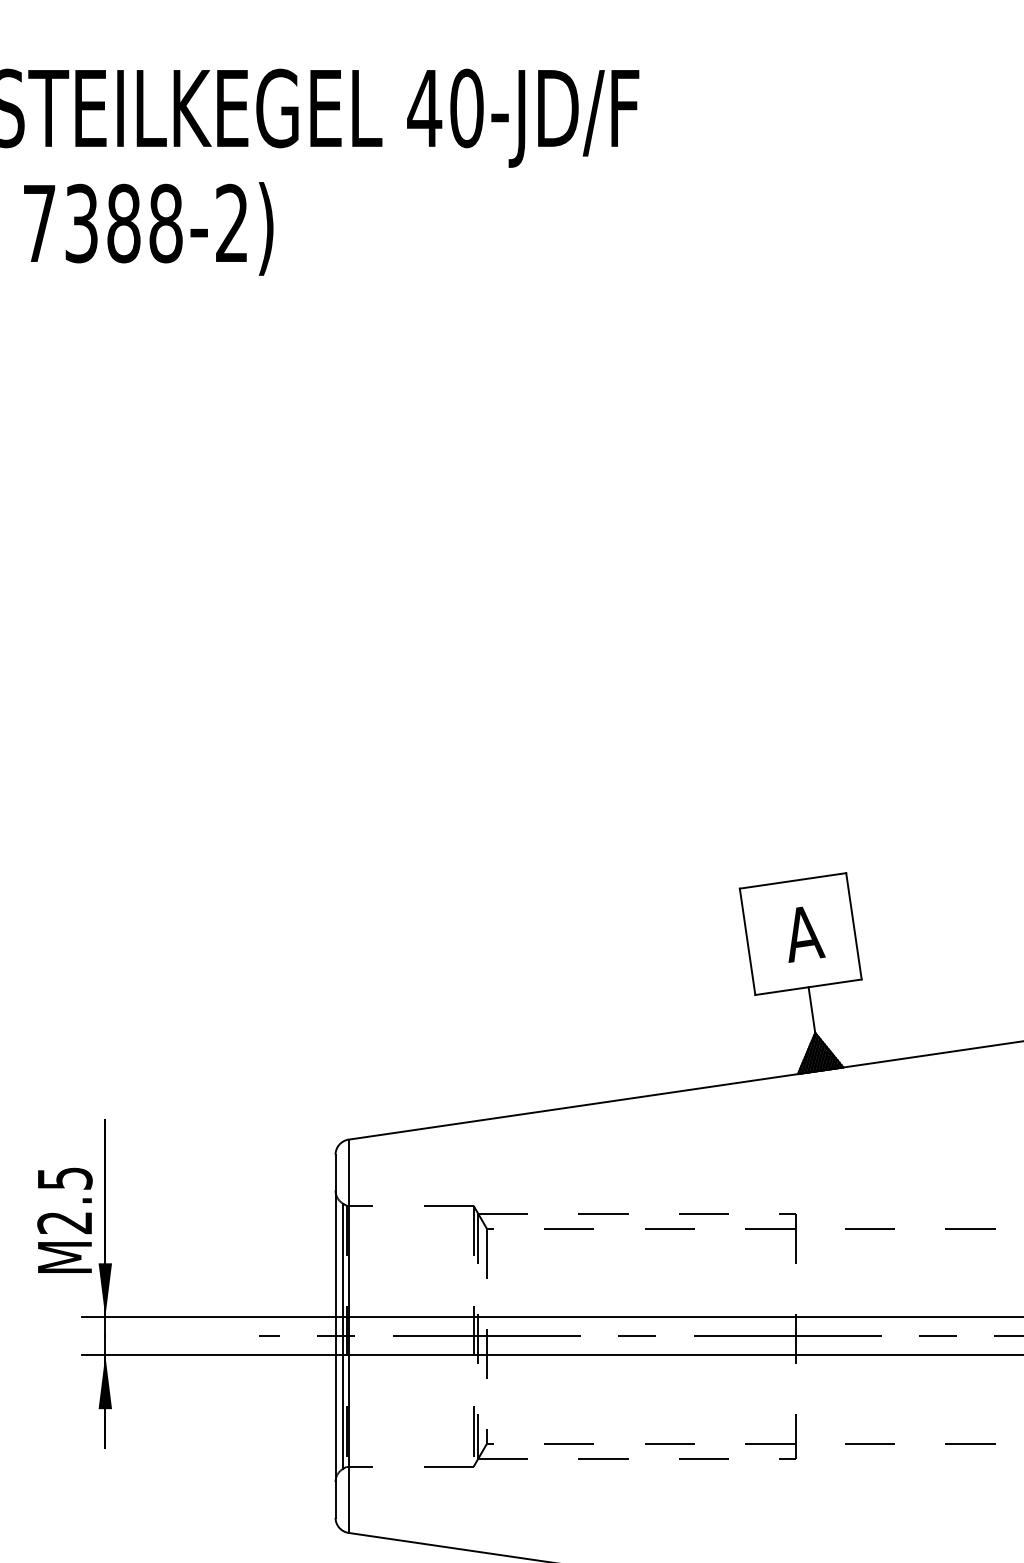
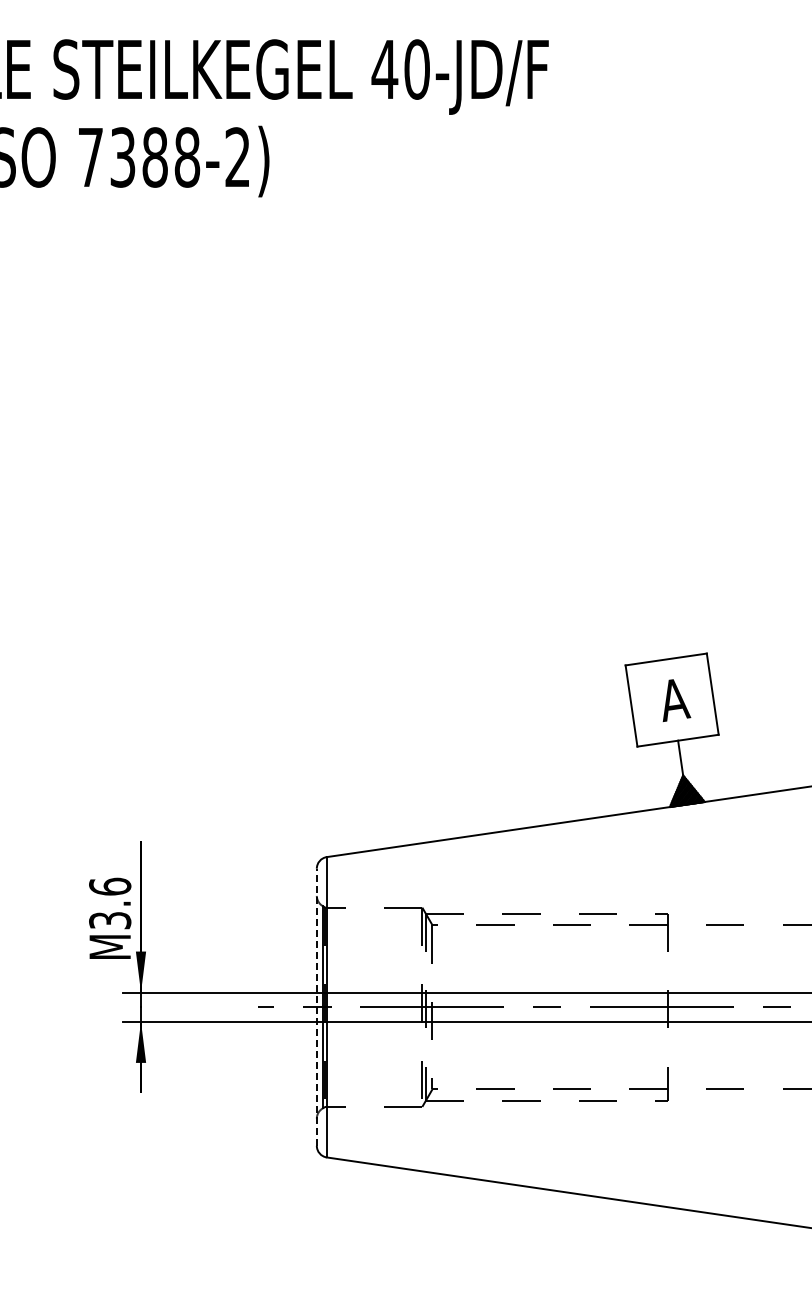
text: (65, 1200) -> (110, 903), M2.5 -> M3.6
line: (335, 1336) -> (316, 1007), solid -> dashed

